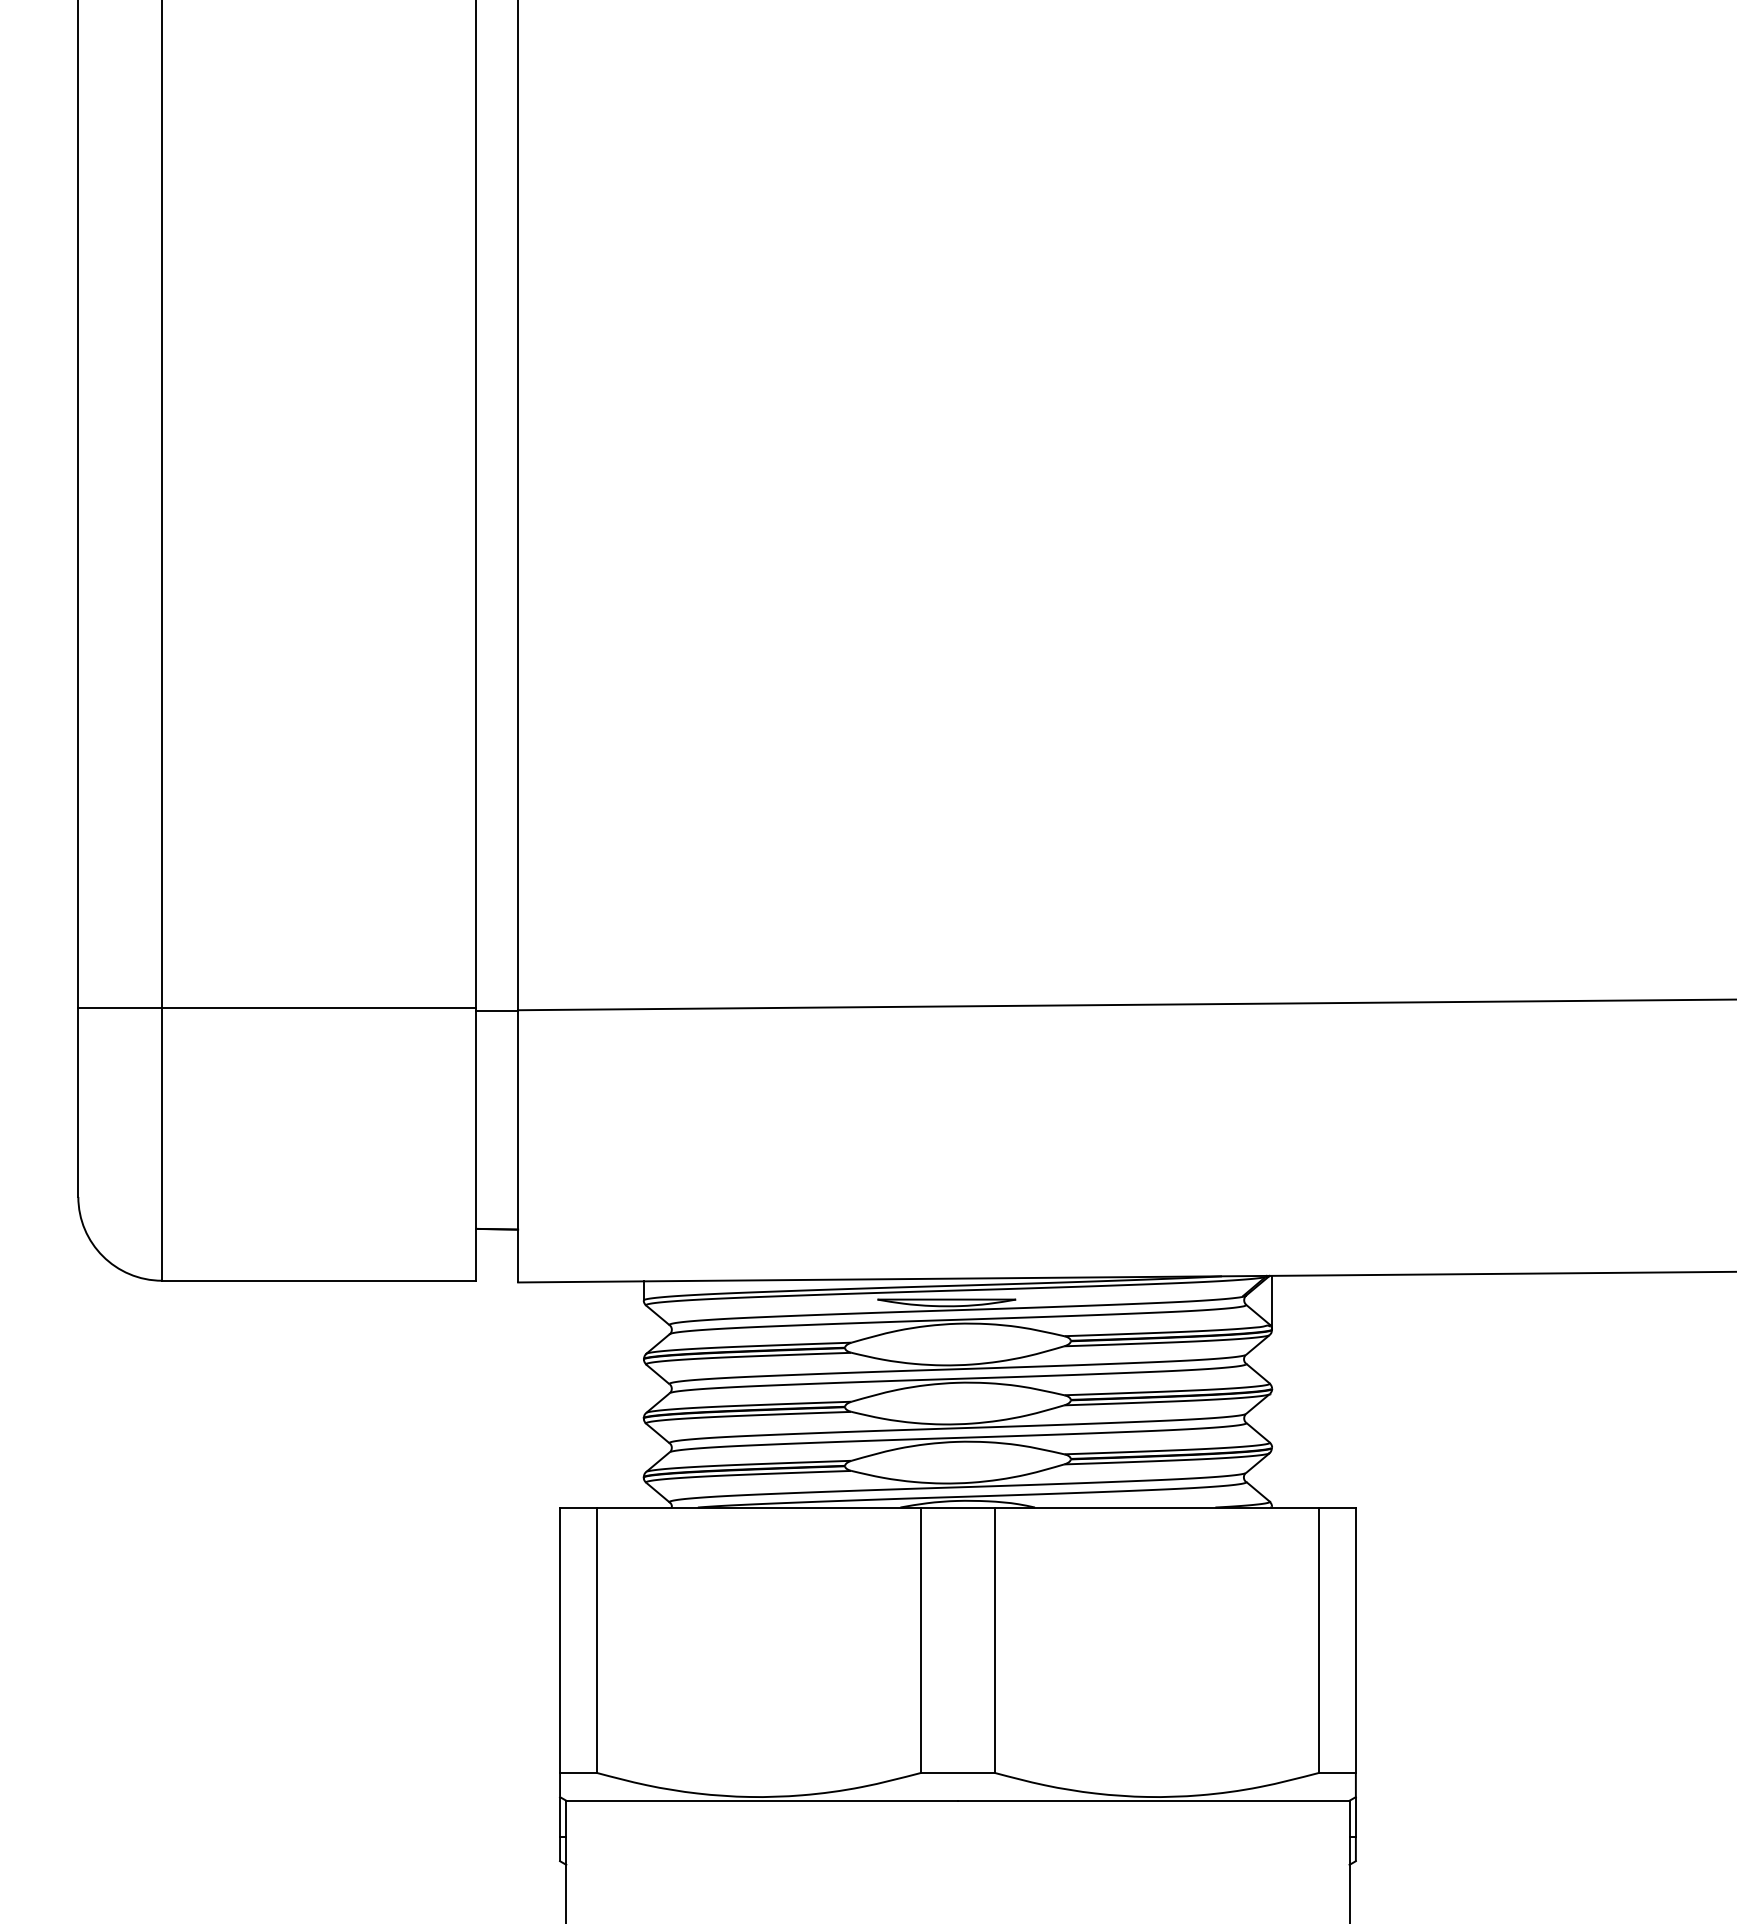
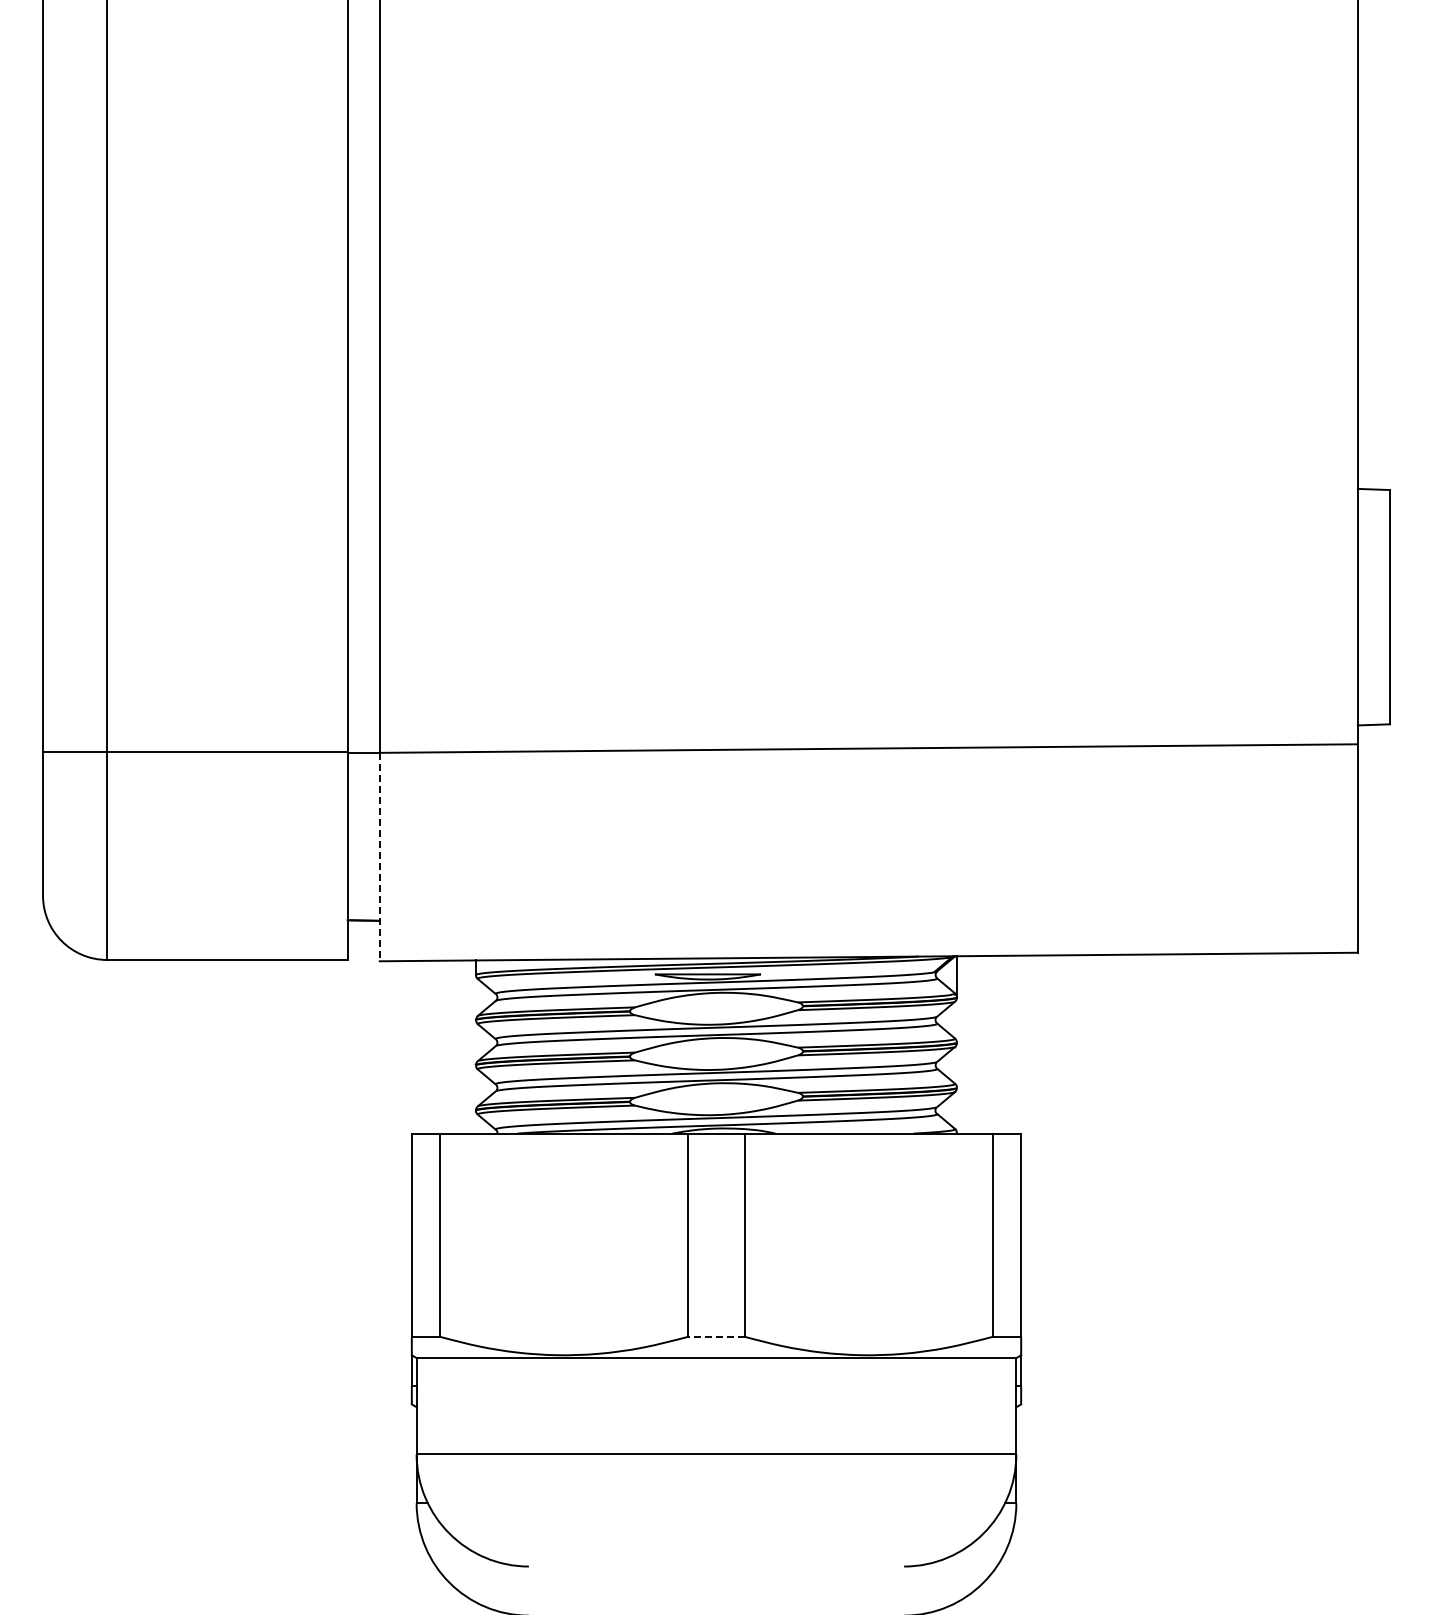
line: (517, 1146) -> (379, 857), solid -> dashed
line: (957, 1772) -> (716, 1336), solid -> dashed

